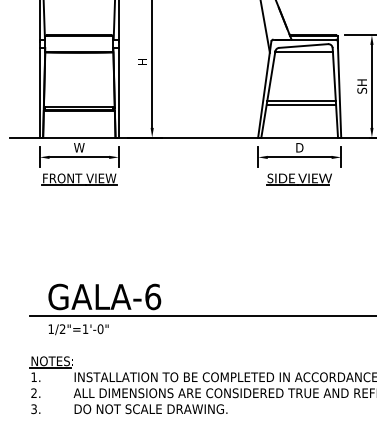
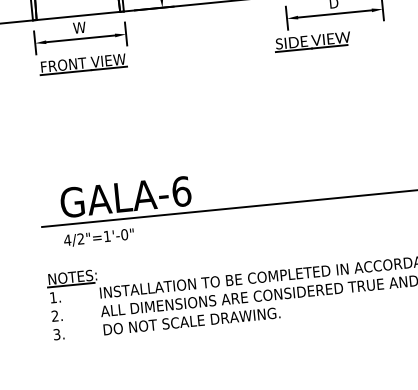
part: (298, 179) -> (311, 41), moved
text: (51, 328) -> (67, 239), 1/2"=1'-0" -> 4/2"=1'-0"

